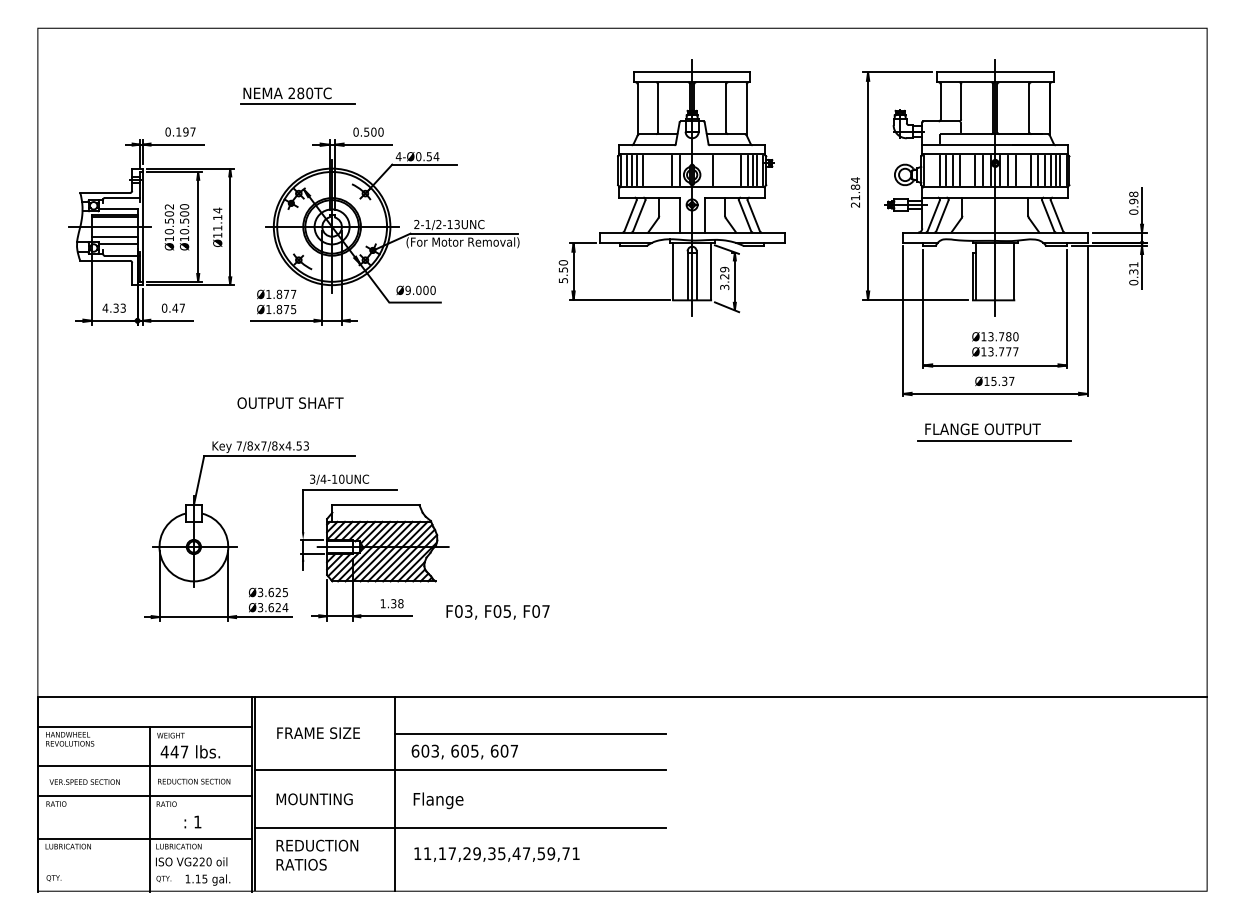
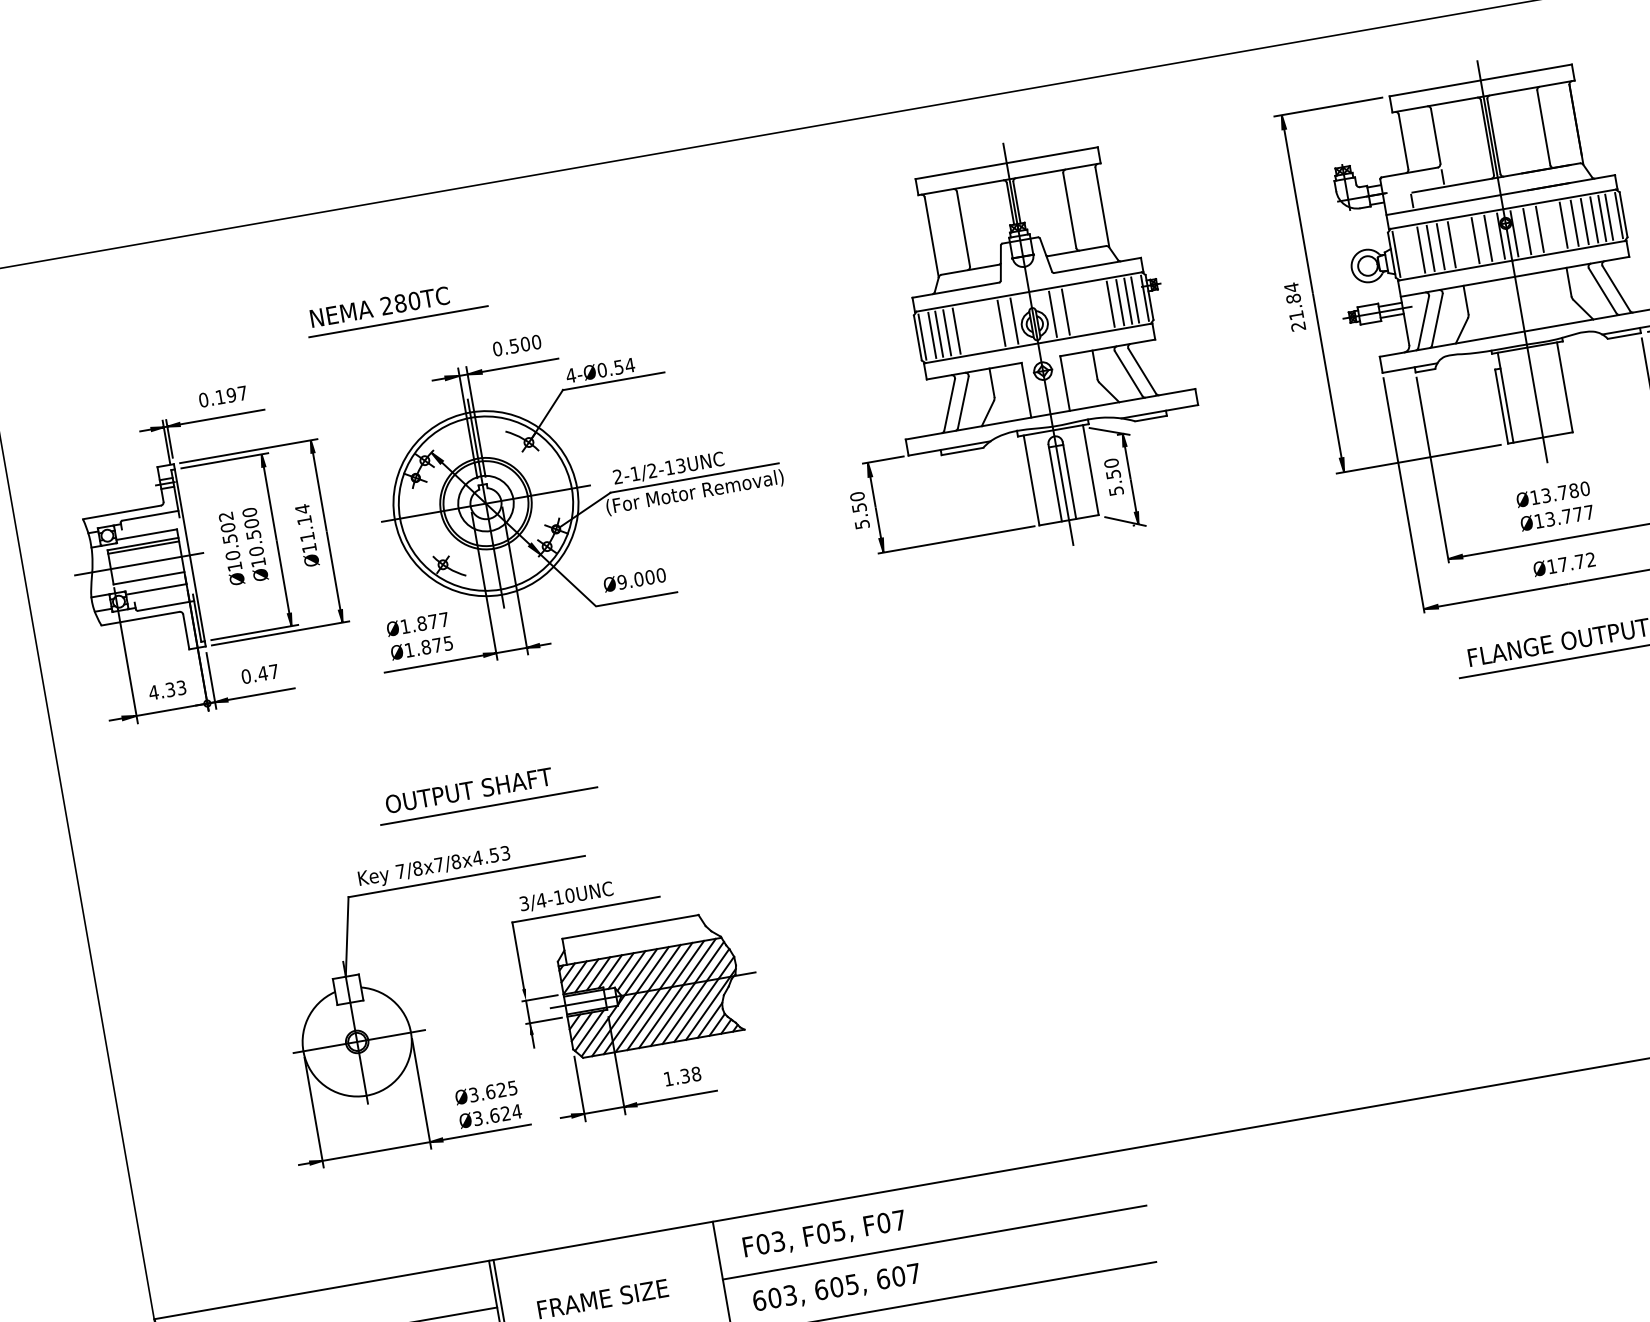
line: (704, 170) -> (1052, 313), added
text: (724, 278) -> (1113, 477), 3.29 -> 5.50
text: (1002, 381) -> (1576, 562), Ø15.37 -> Ø17.72
line: (301, 414) -> (489, 805), added
text: (497, 612) -> (823, 1235), moved

